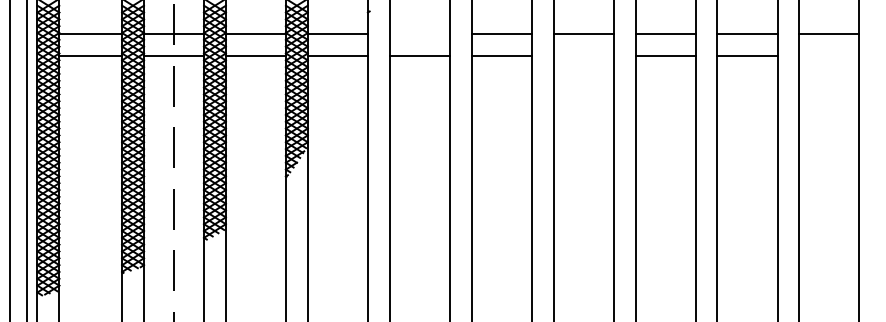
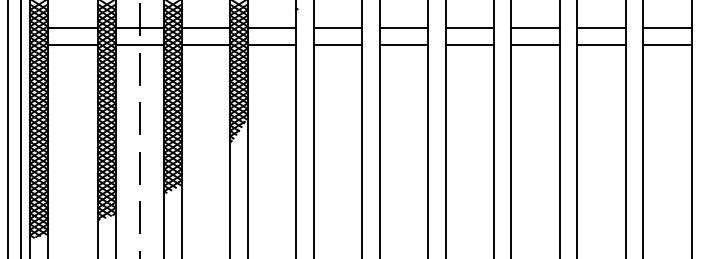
line: (419, 34) -> (337, 27), added
line: (583, 56) -> (469, 45), added
line: (829, 56) -> (667, 45), added

